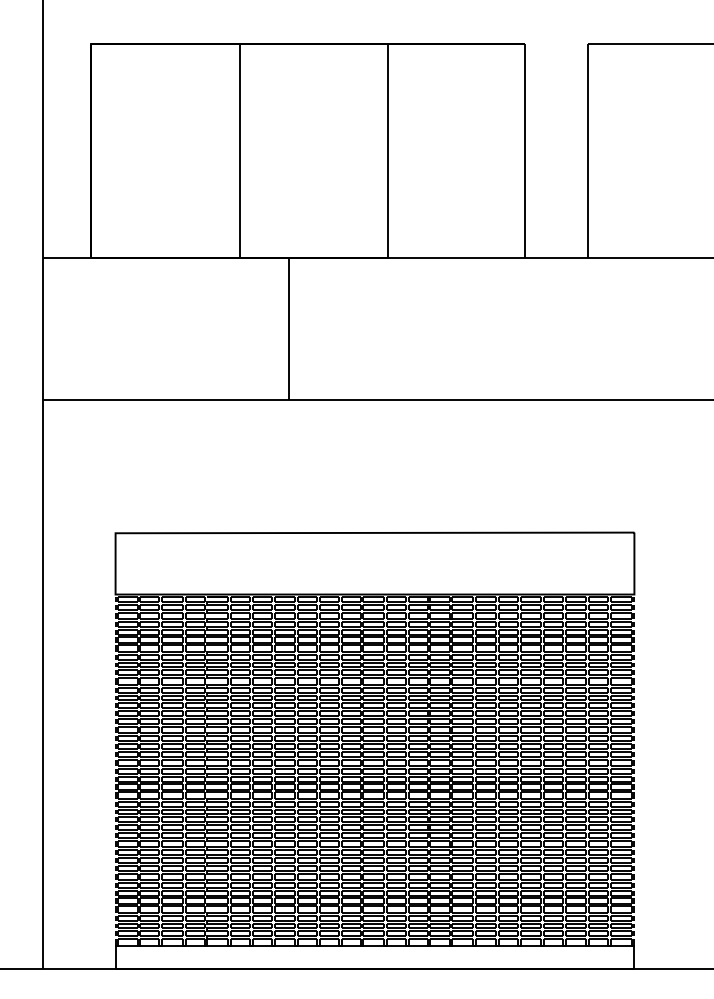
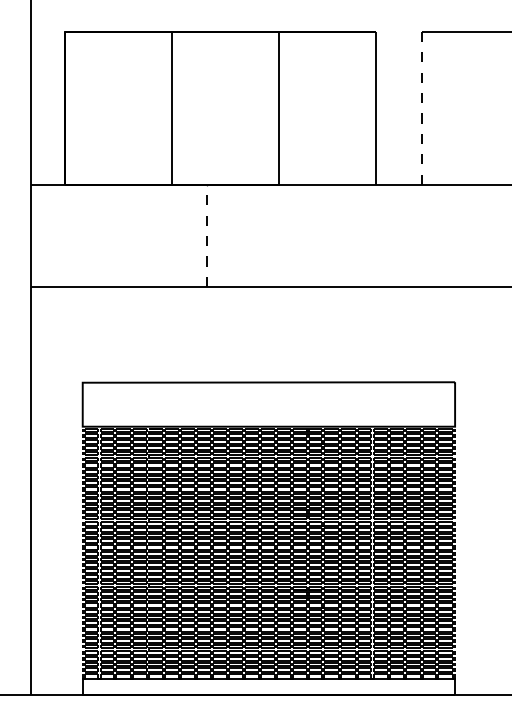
line: (587, 150) -> (421, 108), solid -> dashed
line: (289, 328) -> (207, 235), solid -> dashed

